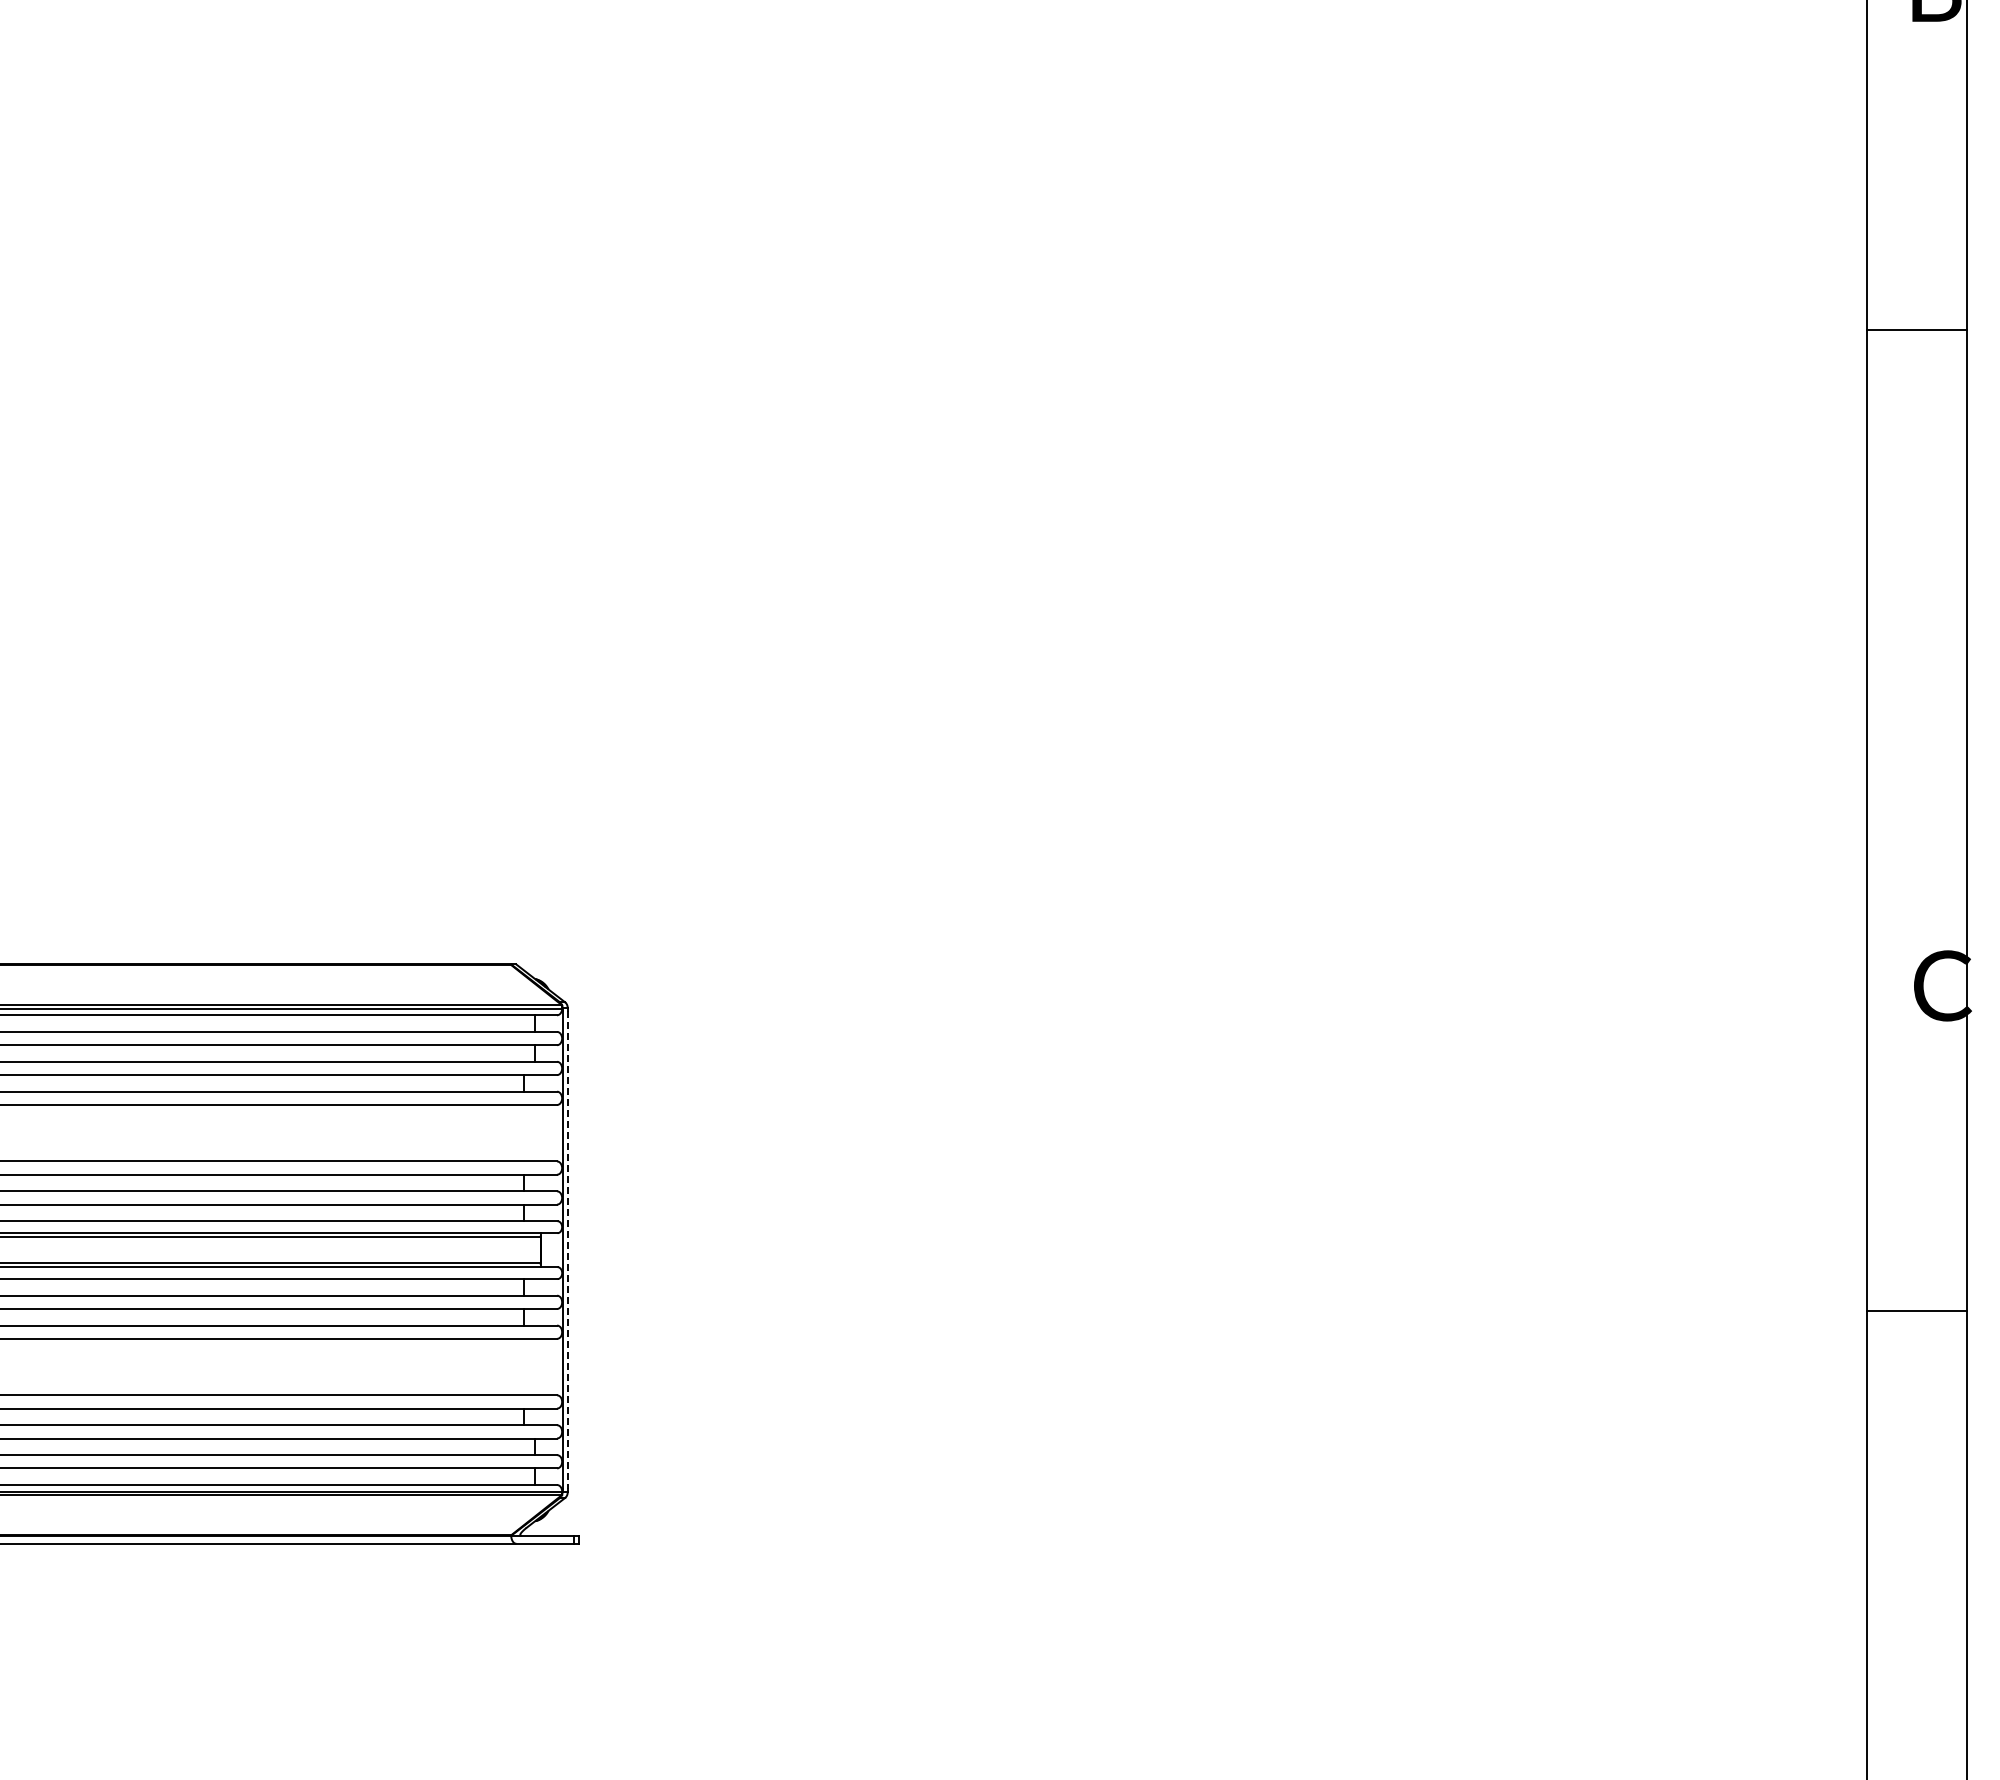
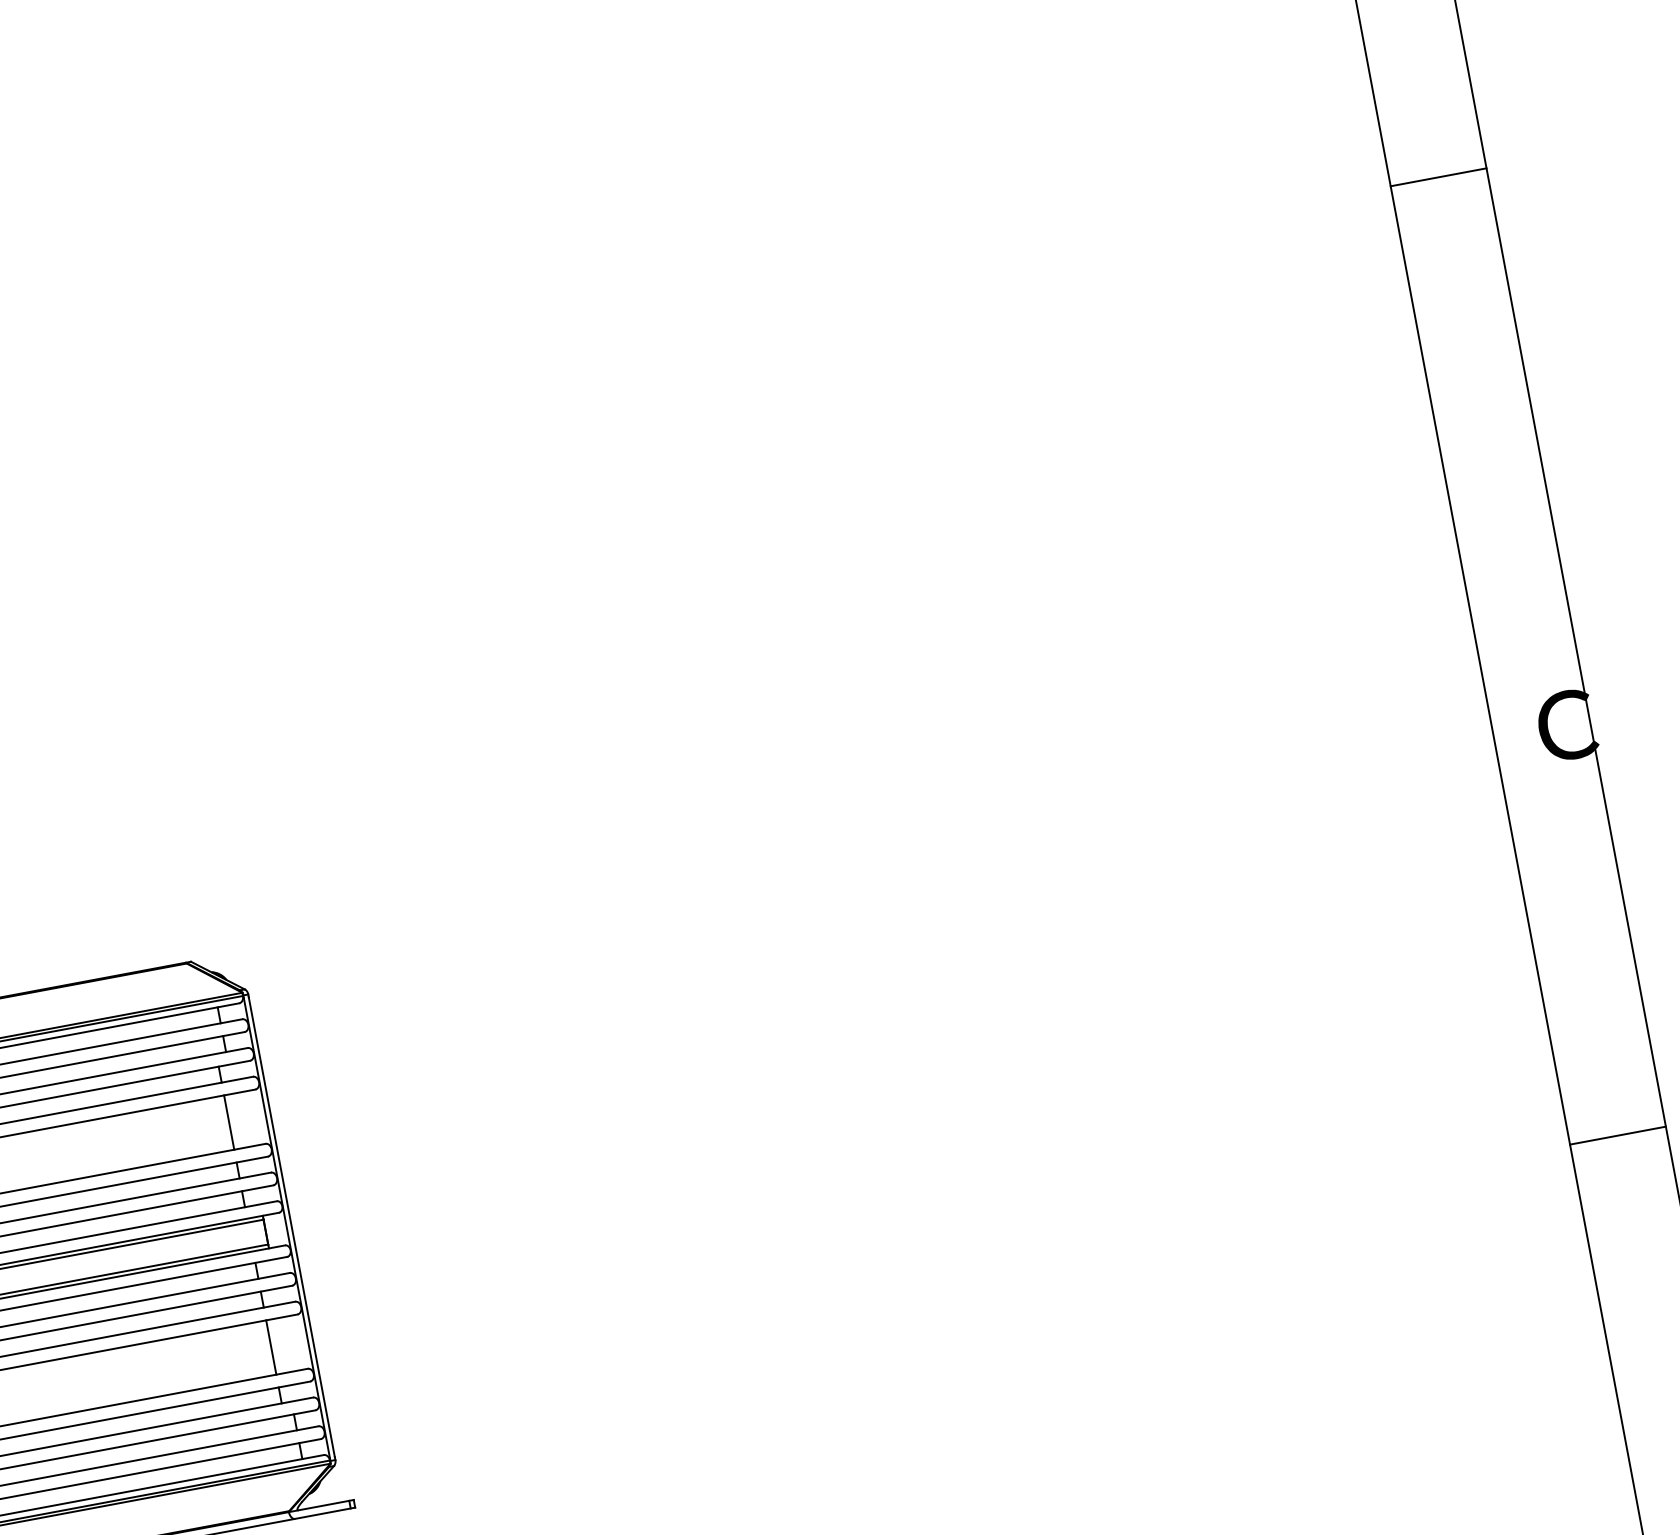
line: (1916, 330) -> (1438, 177), moved
line: (524, 1132) -> (229, 1121), added
line: (567, 1250) -> (291, 1227), dashed -> solid
line: (1916, 1311) -> (1617, 1135), moved
line: (524, 1366) -> (271, 1346), added

